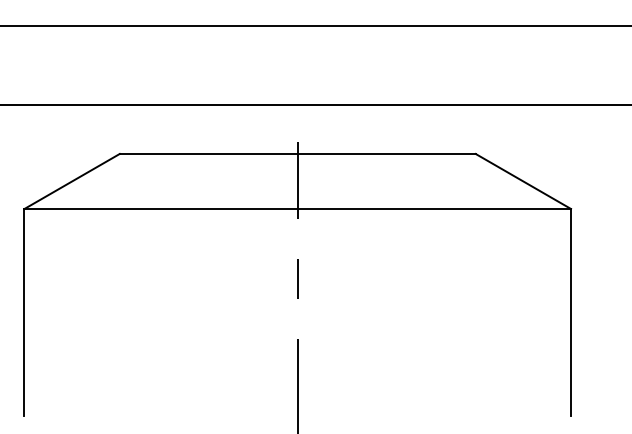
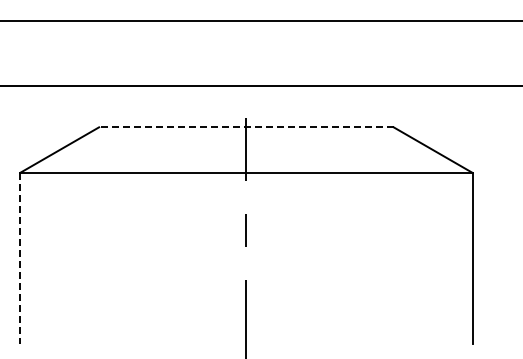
line: (296, 154) -> (245, 127), solid -> dashed
line: (24, 312) -> (20, 258), solid -> dashed

